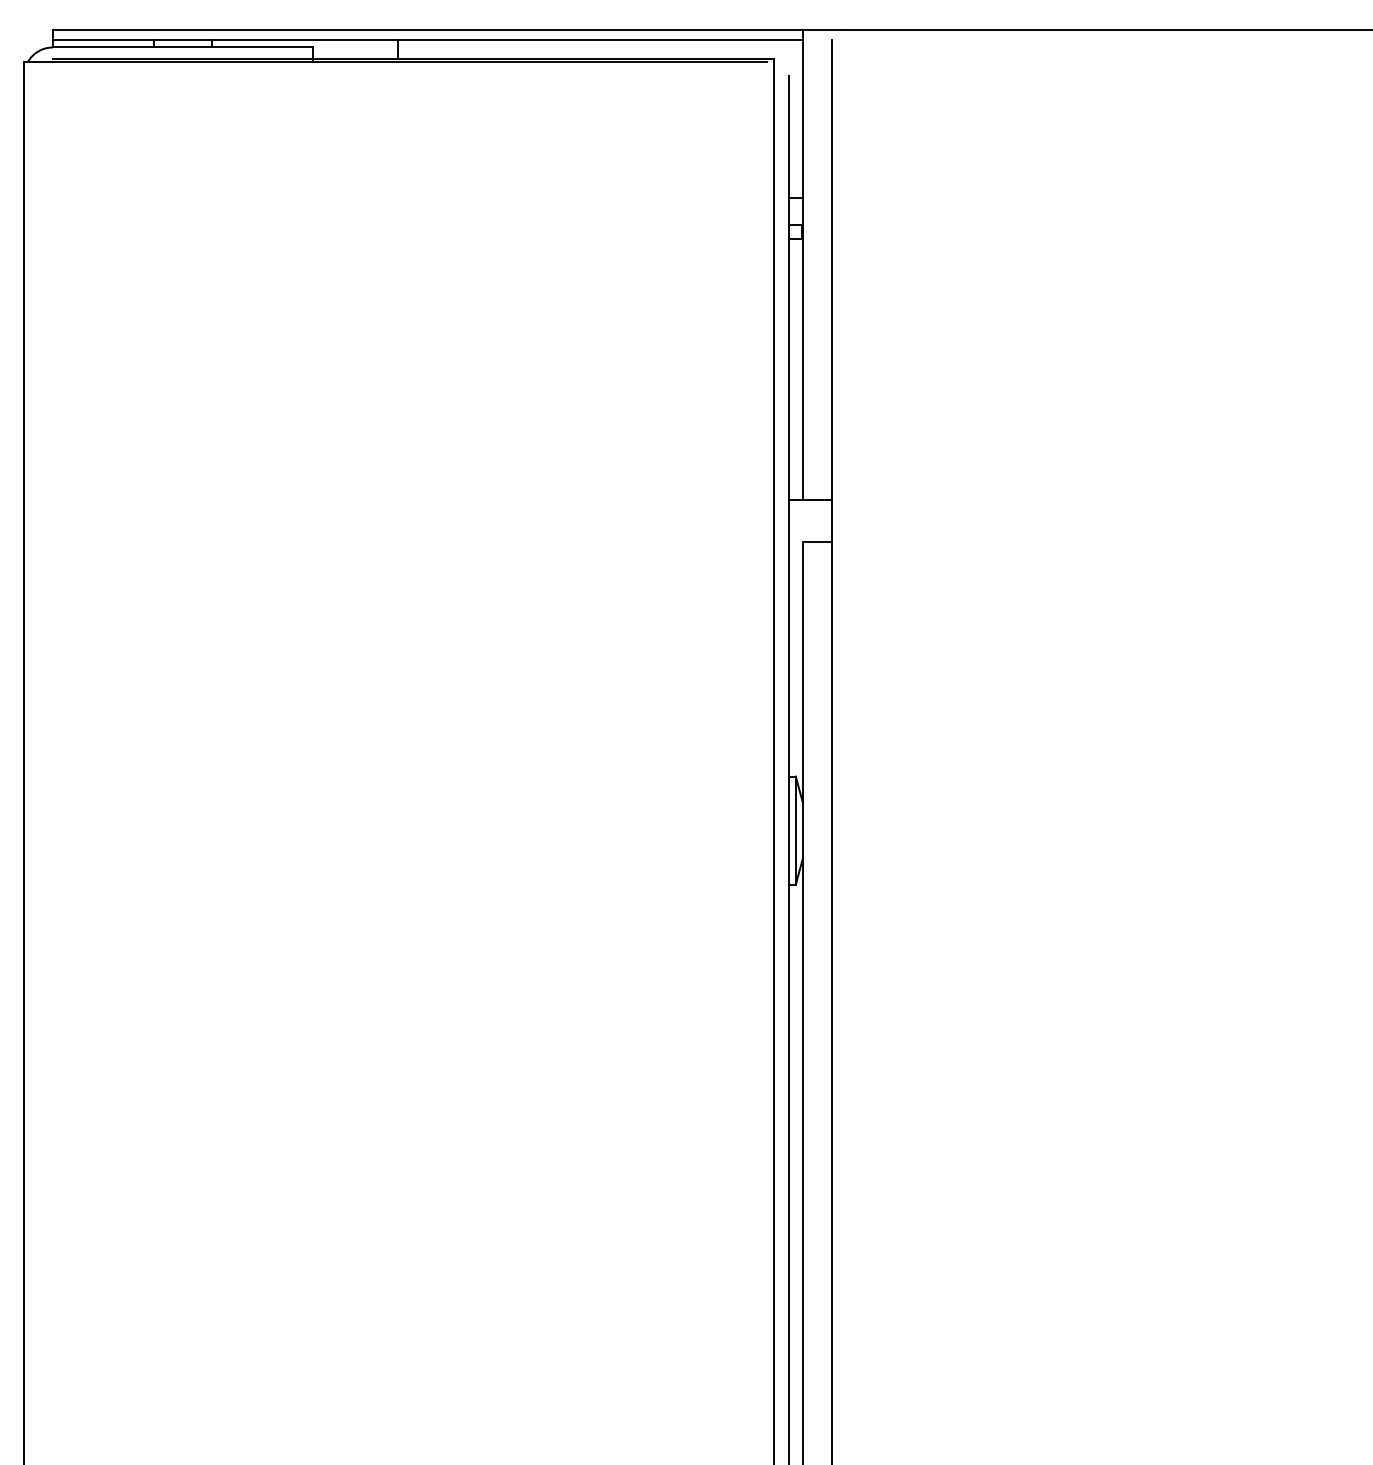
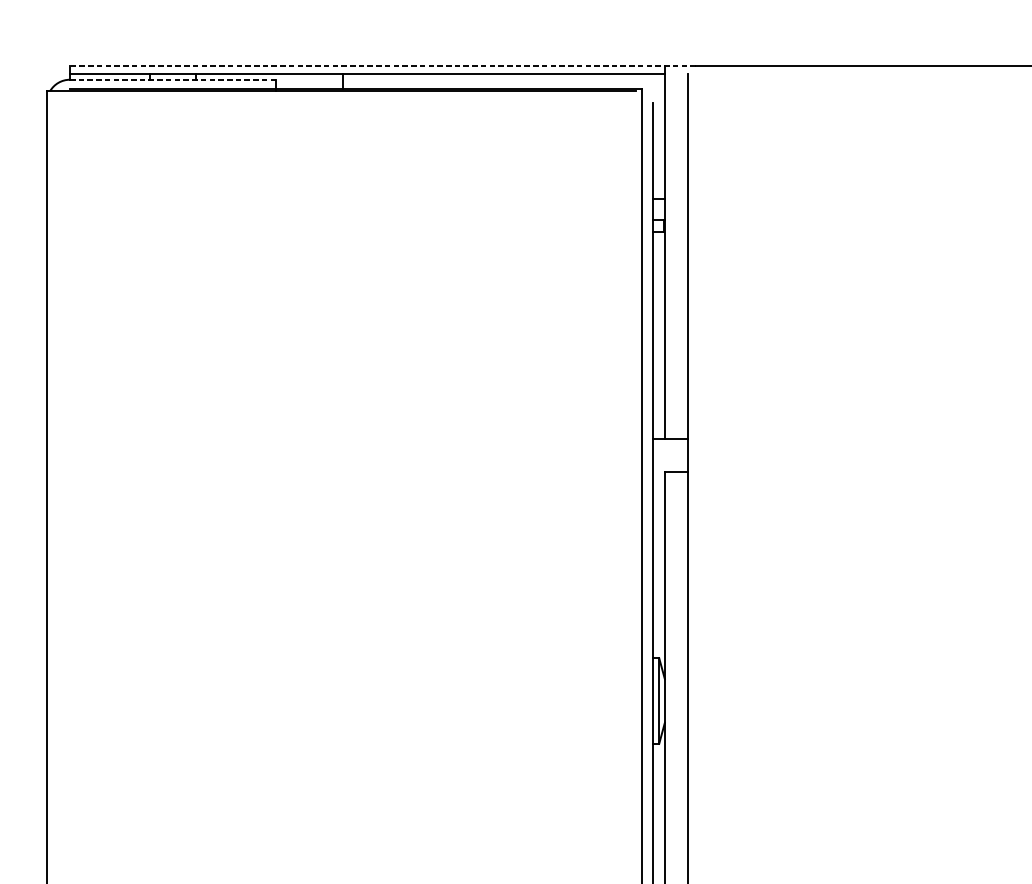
line: (447, 30) -> (382, 66), solid -> dashed
line: (182, 47) -> (172, 79), solid -> dashed

